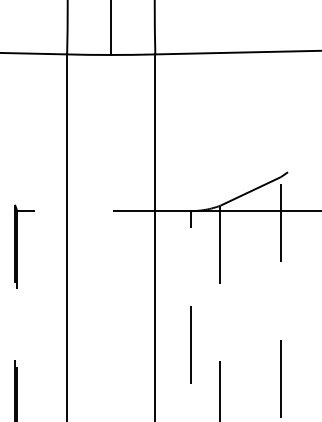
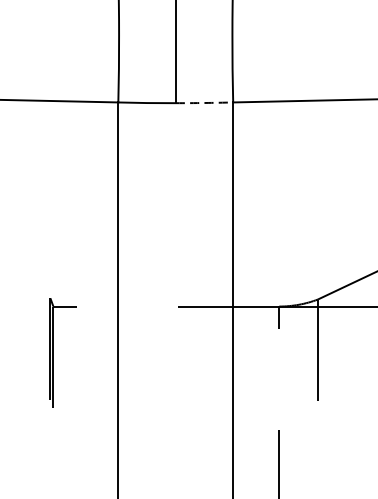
arc: (133, 54) -> (204, 102), solid -> dashed

